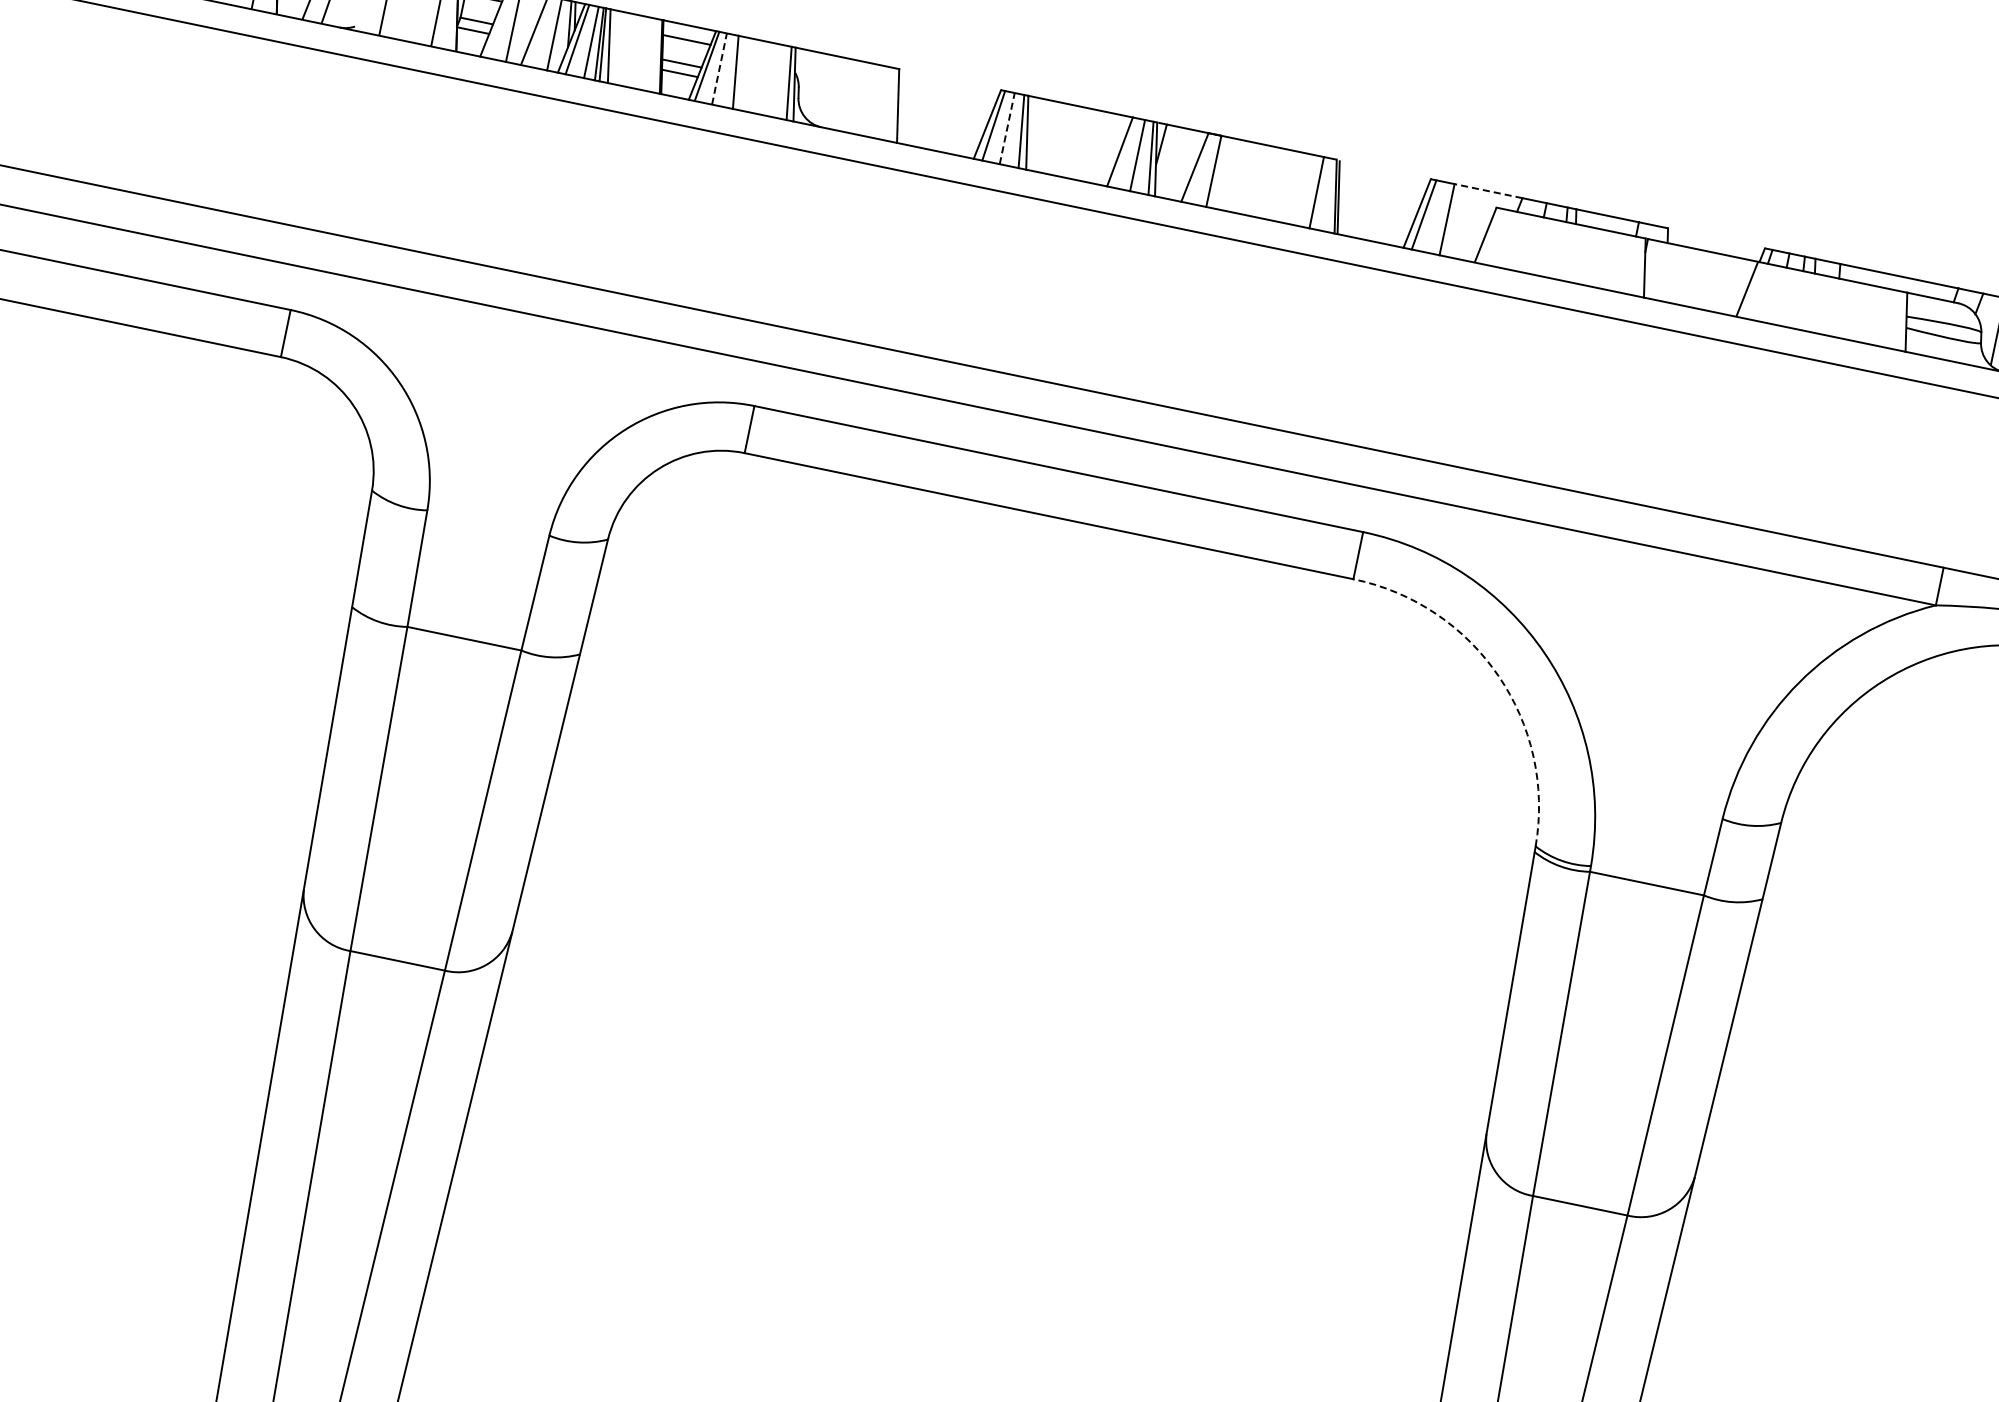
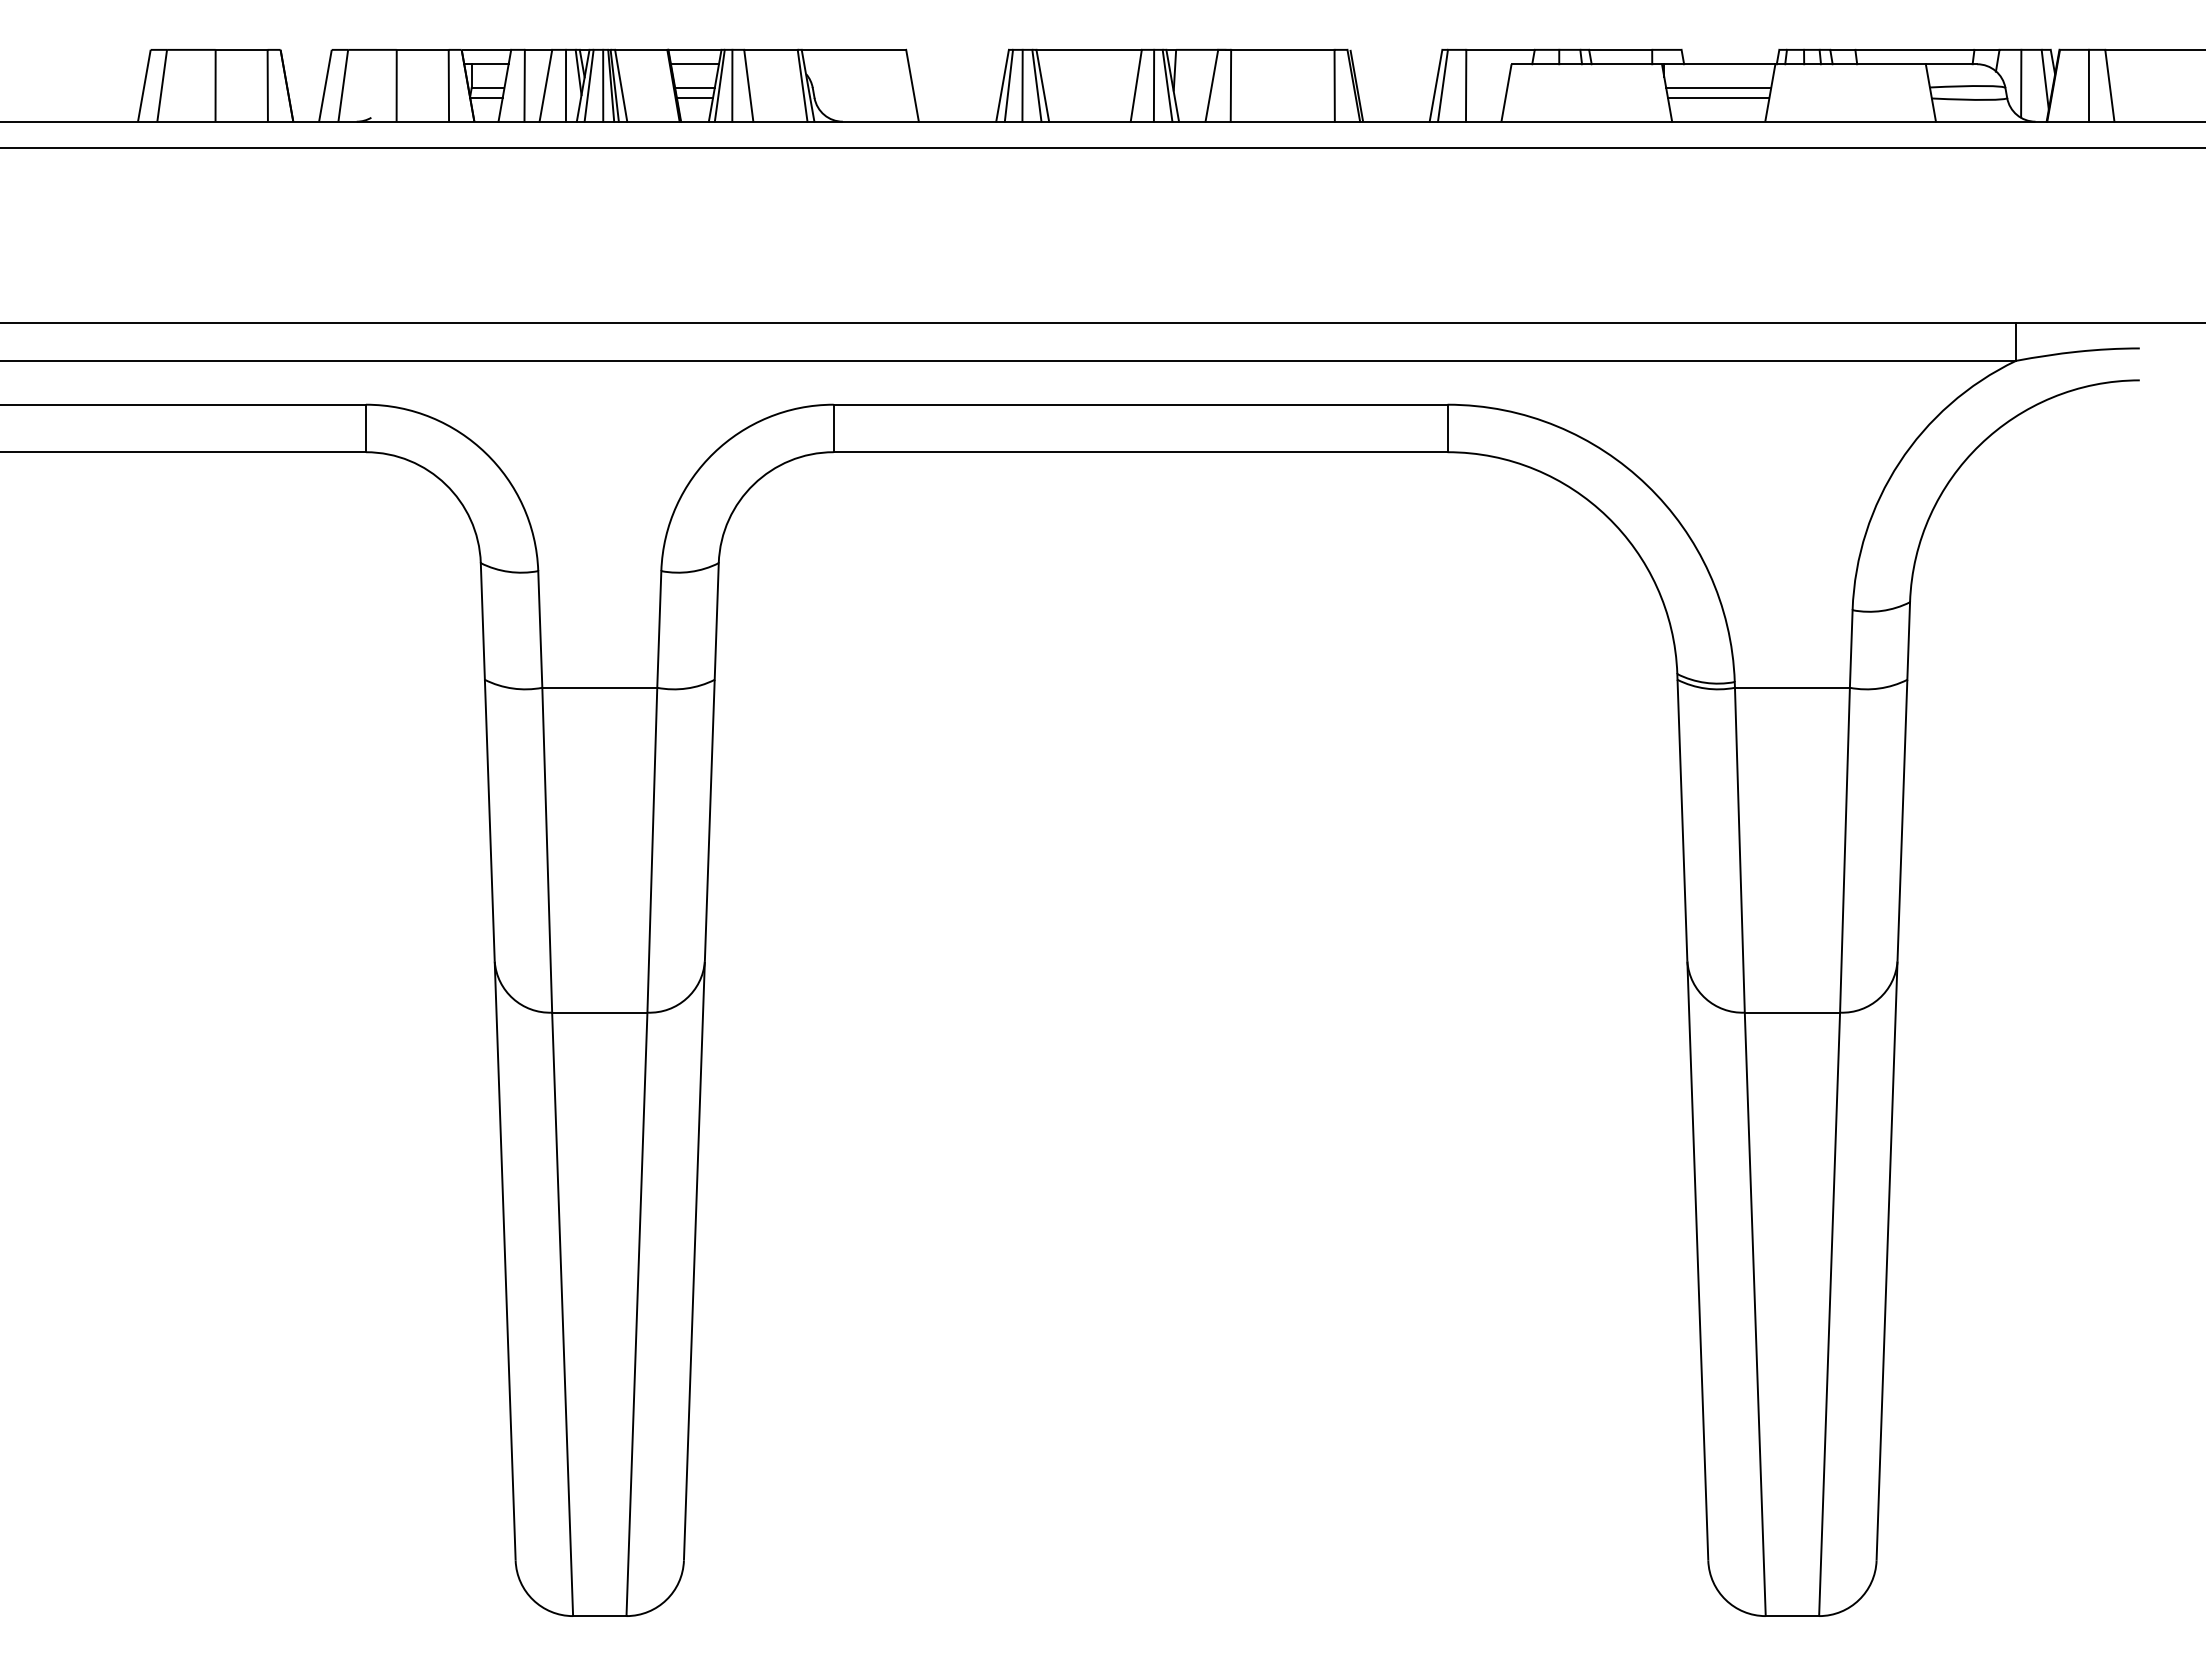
line: (719, 68) -> (732, 85), dashed -> solid
line: (1007, 128) -> (1022, 85), dashed -> solid
line: (1488, 190) -> (1500, 49), dashed -> solid
line: (1696, 274) -> (1718, 88), added
line: (1694, 283) -> (1718, 97), added
arc: (1498, 675) -> (1607, 516), dashed -> solid

